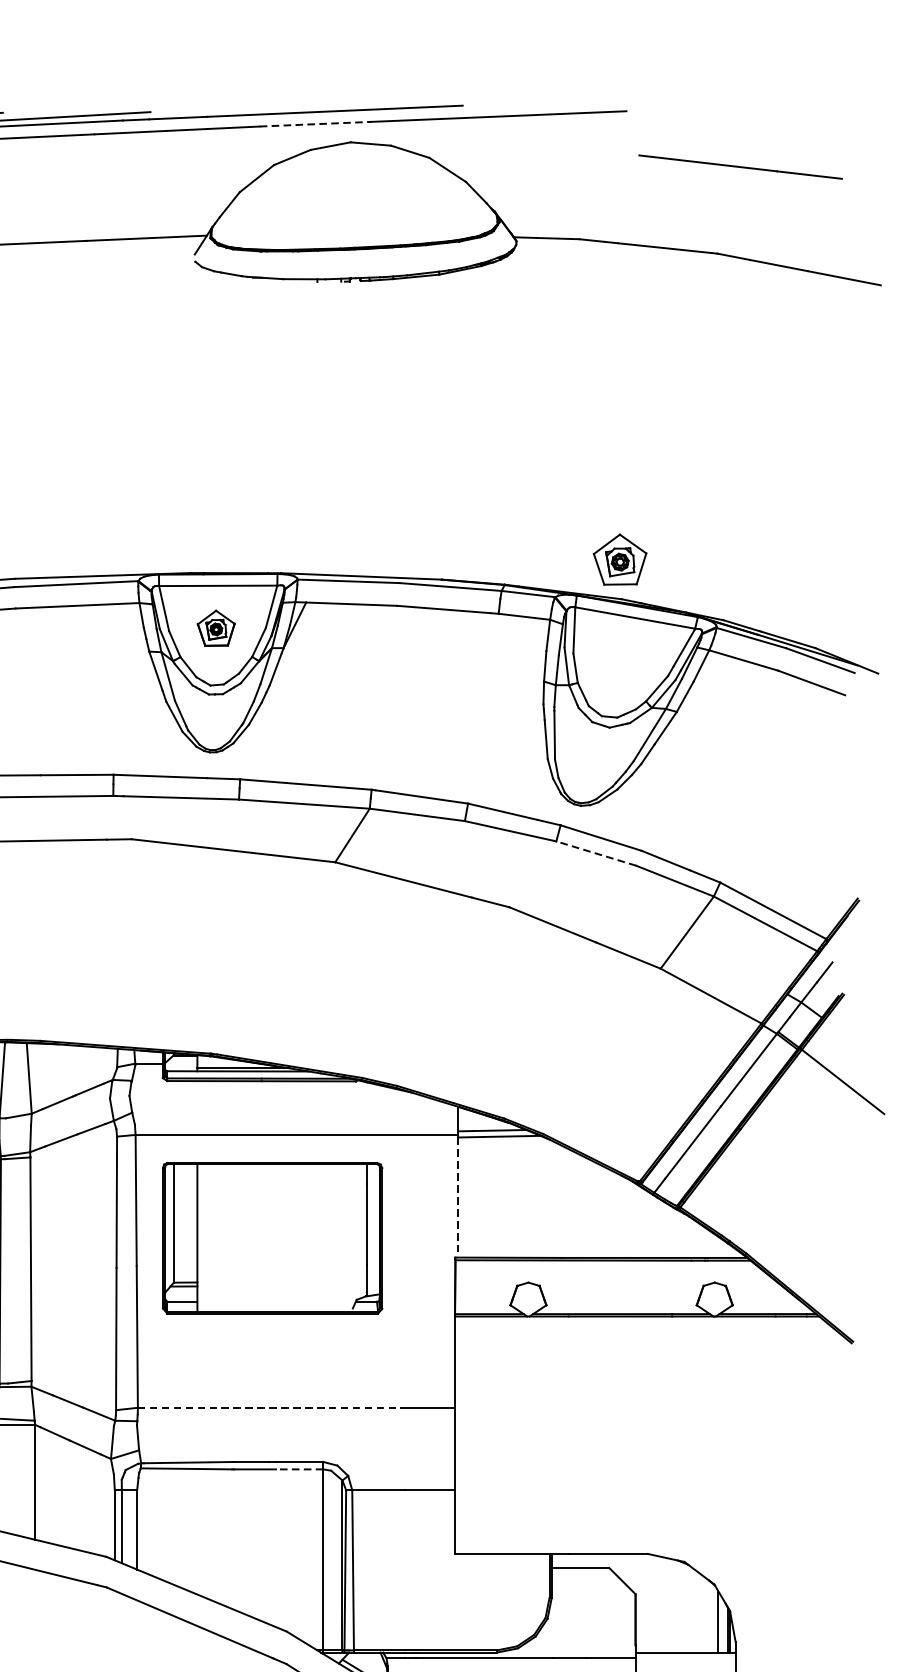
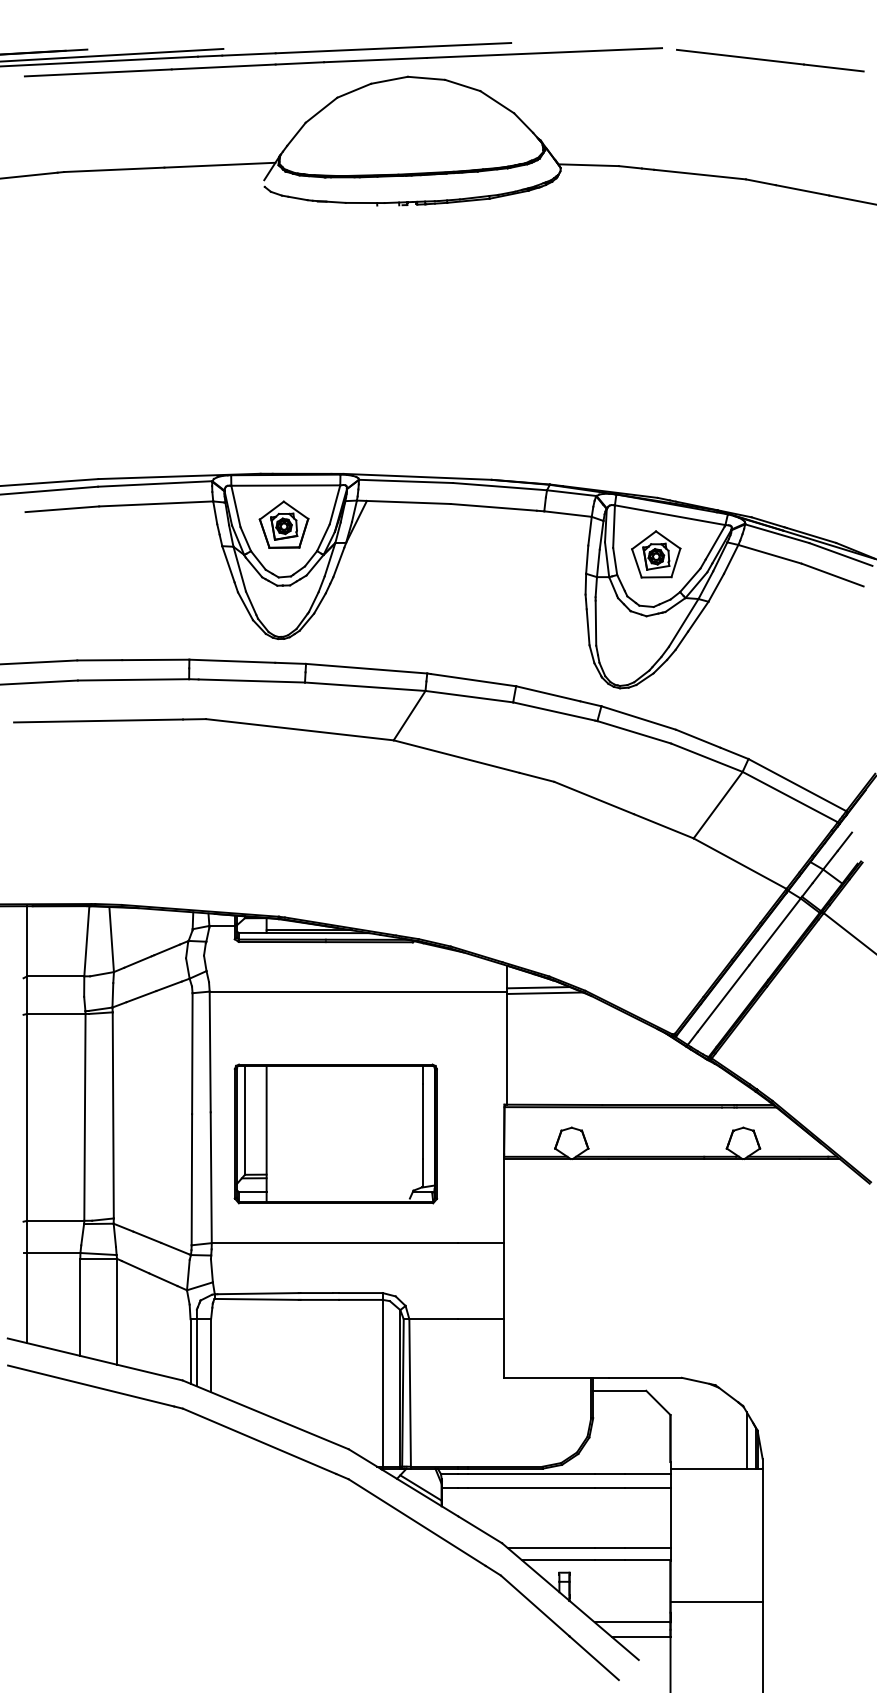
line: (315, 124) -> (375, 60), dashed -> solid
line: (740, 166) -> (770, 60), moved
part: (620, 559) -> (656, 554), moved
part: (215, 628) -> (283, 524), size x1.43
line: (595, 853) -> (633, 732), dashed -> solid
line: (458, 1197) -> (507, 1049), dashed -> solid
part: (272, 1237) -> (335, 1133), moved
line: (272, 1408) -> (335, 1243), dashed -> solid
line: (299, 1468) -> (360, 1299), dashed -> solid

